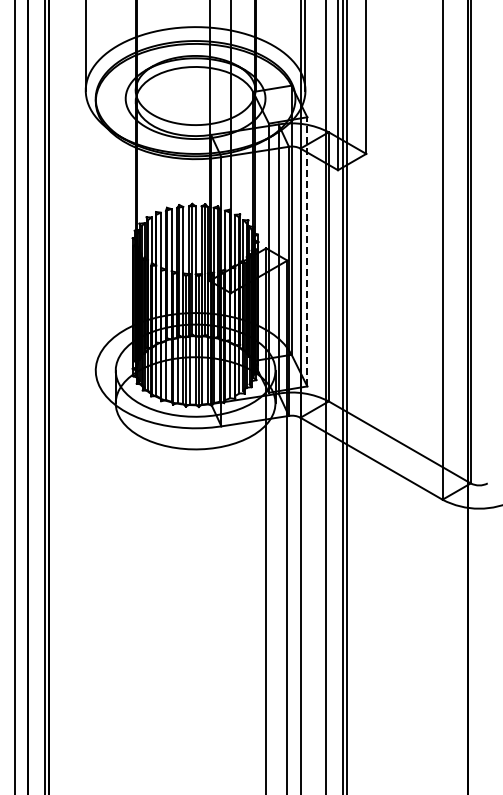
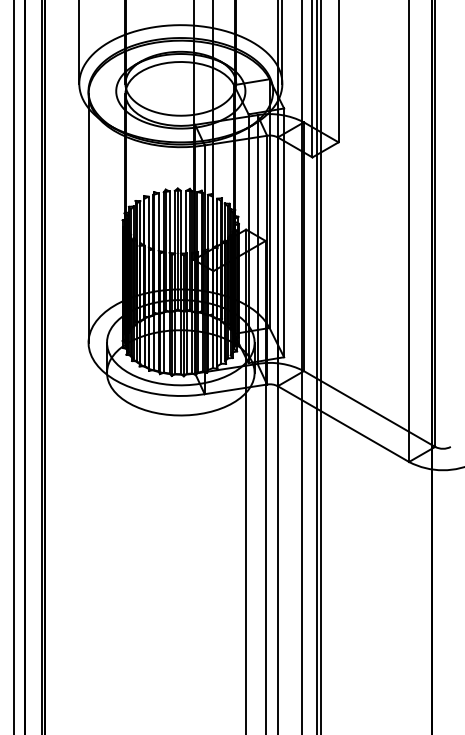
line: (95, 235) -> (88, 217), added
line: (307, 251) -> (284, 232), dashed -> solid

